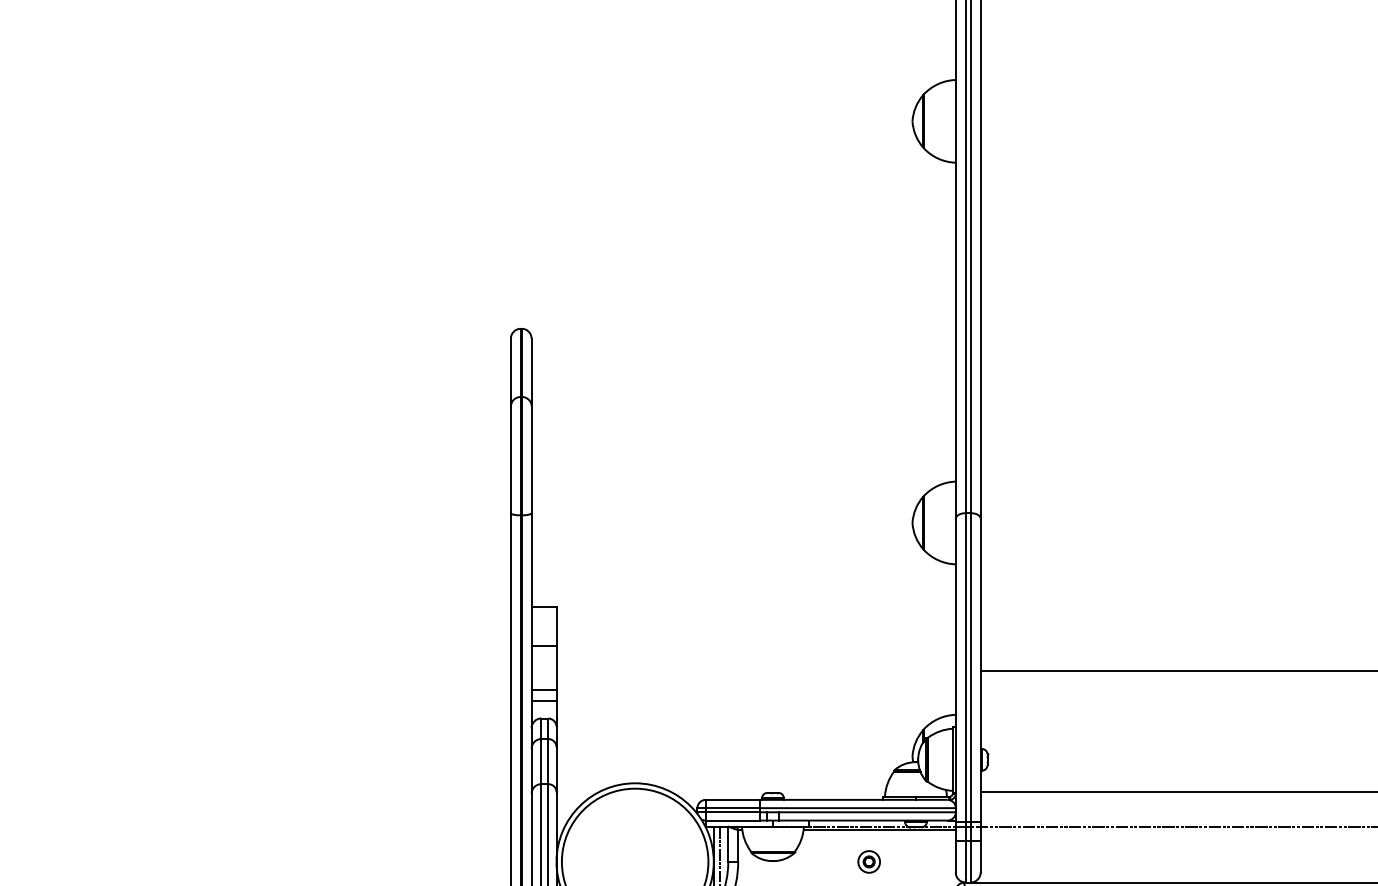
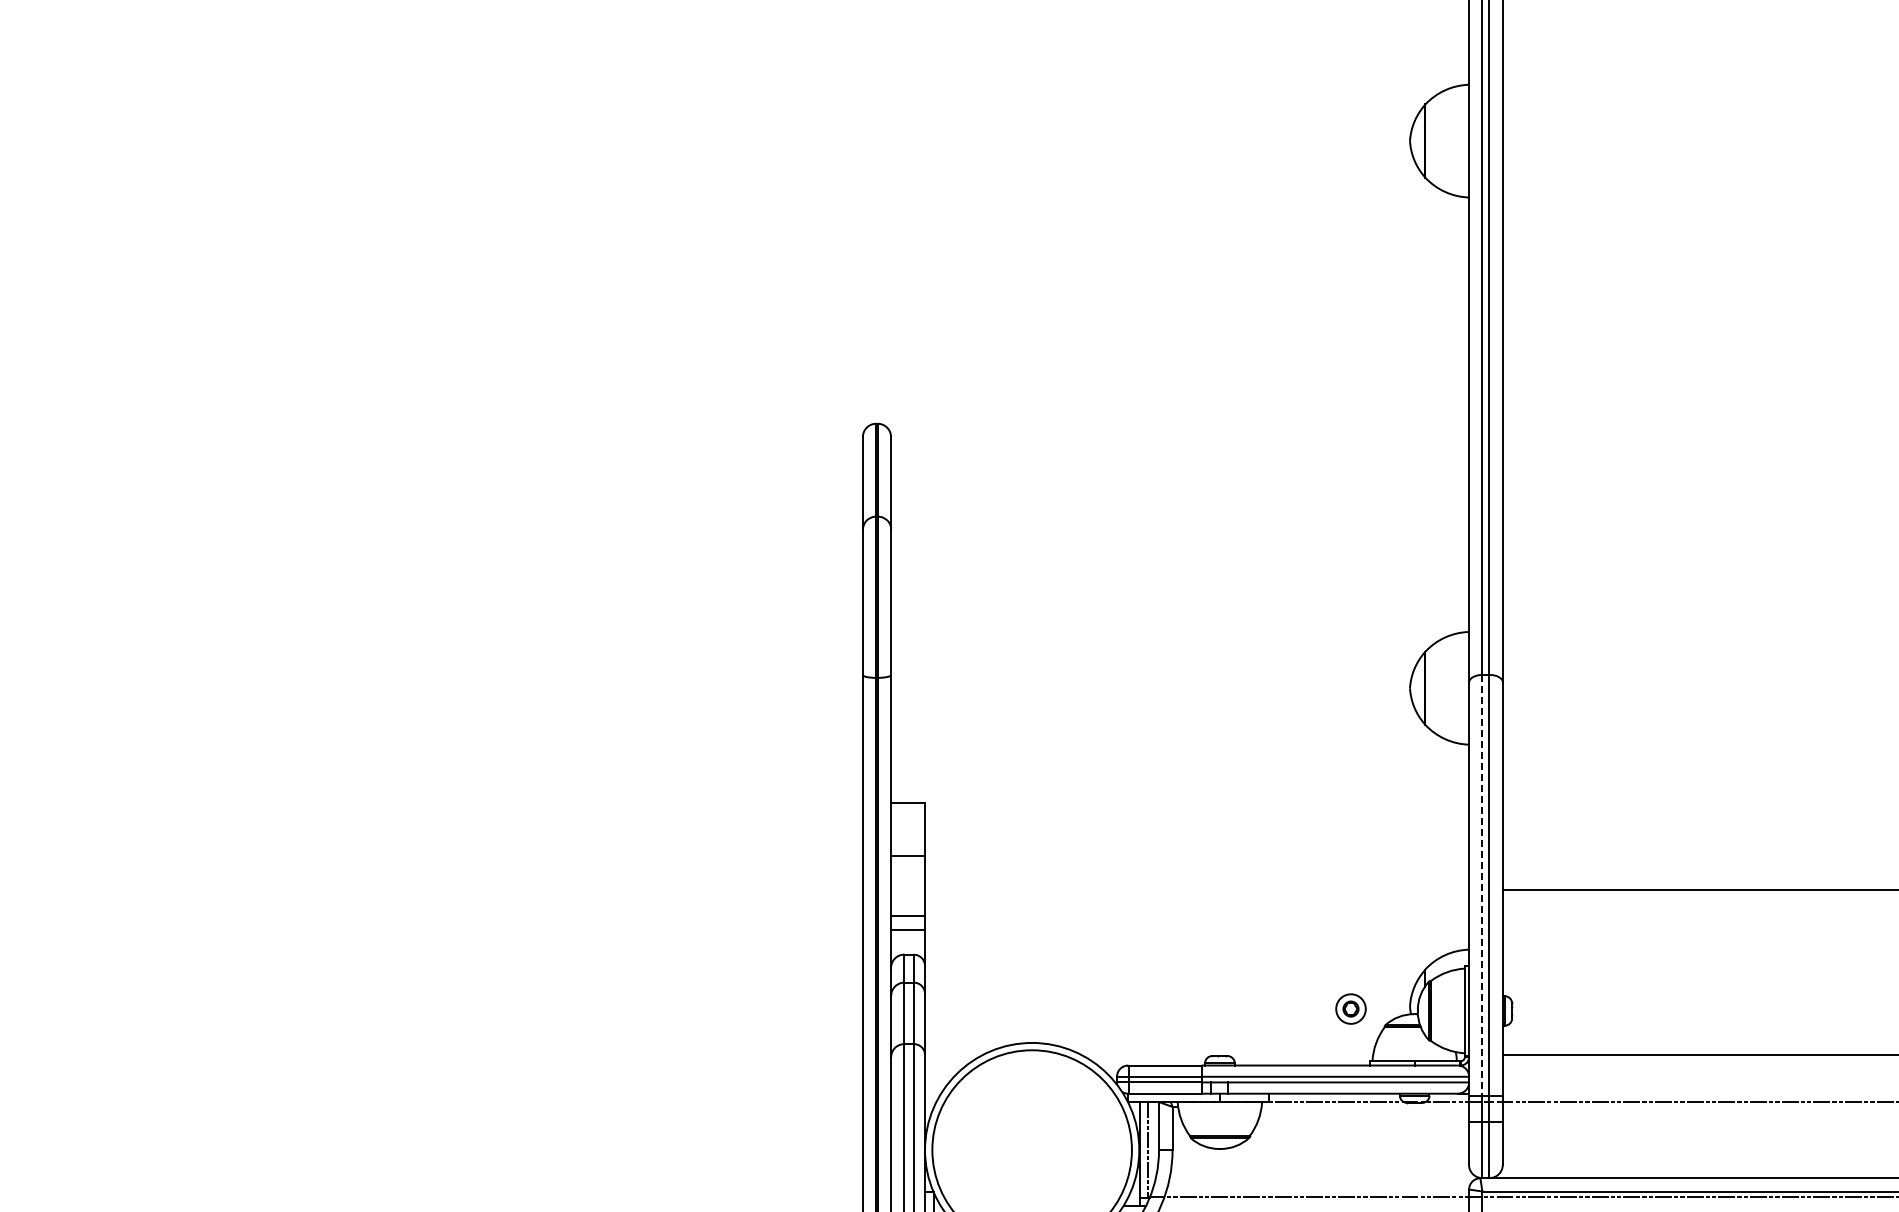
line: (965, 667) -> (1482, 885), solid -> dashed
line: (879, 829) -> (1365, 1106), removed
part: (868, 861) -> (1350, 1008), moved

